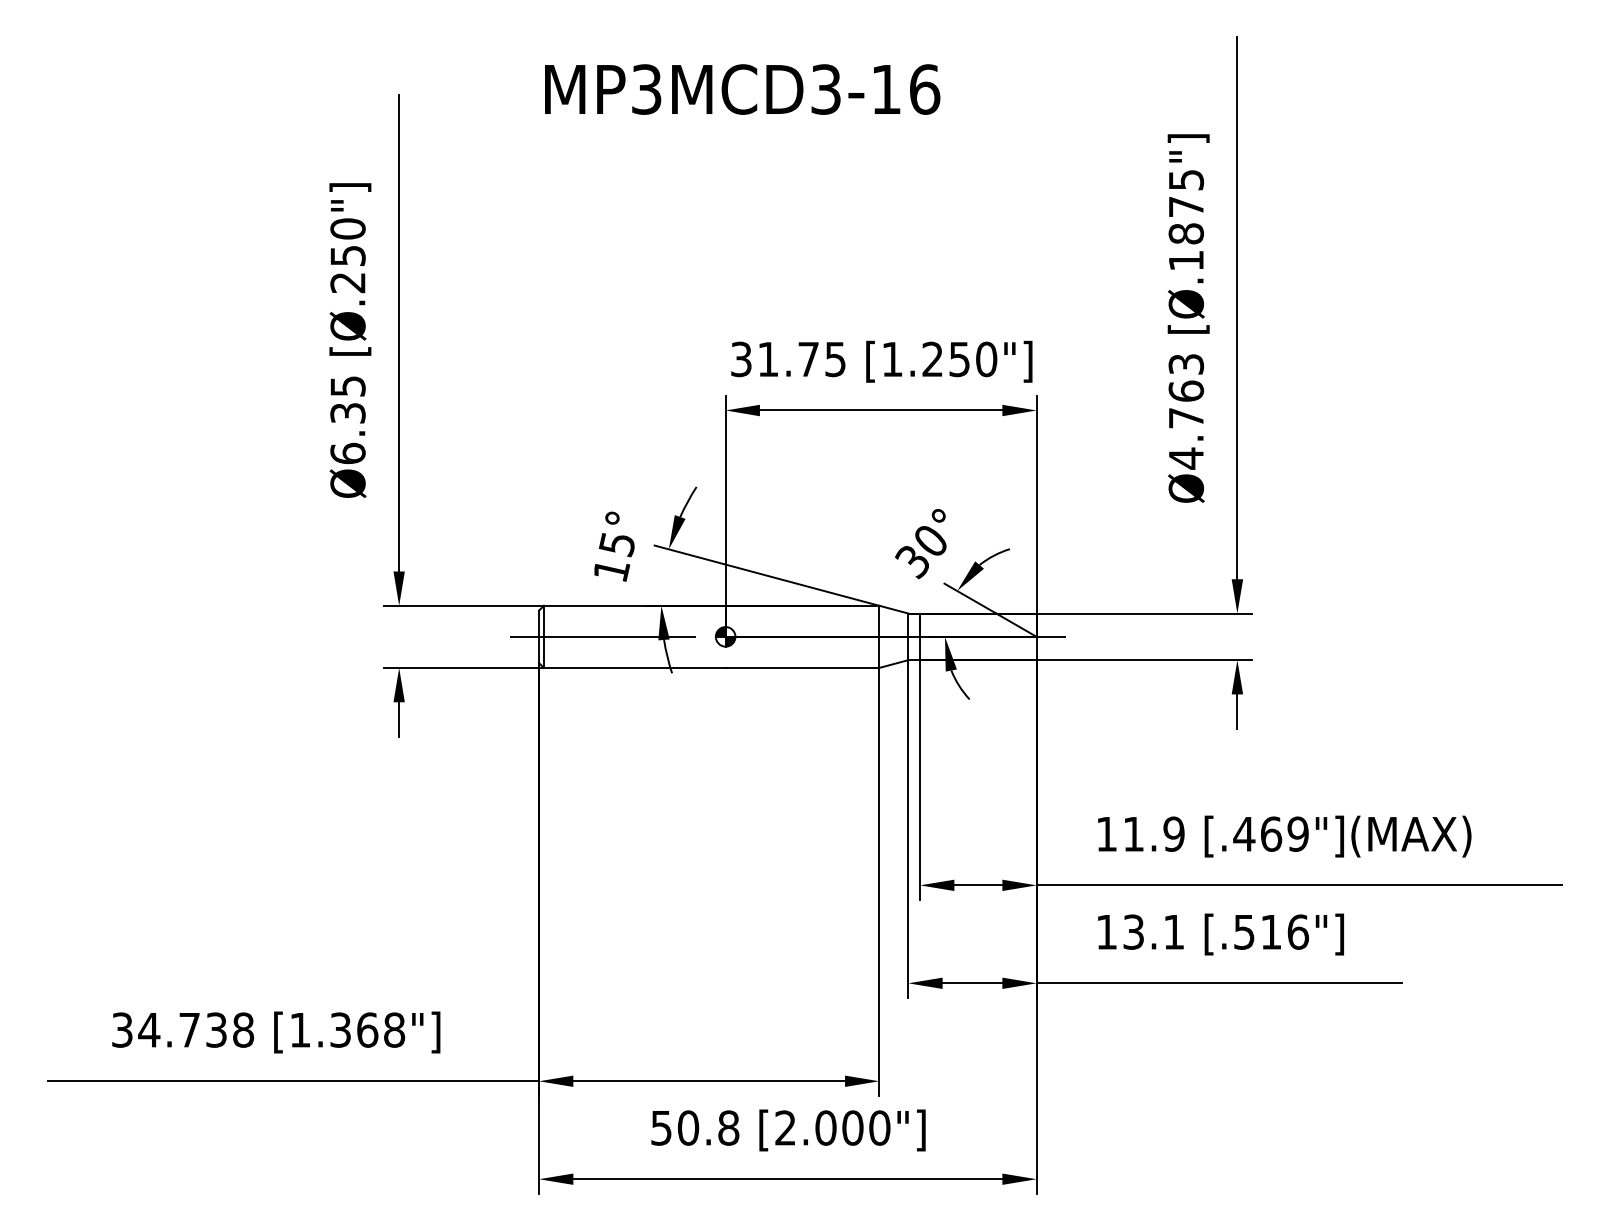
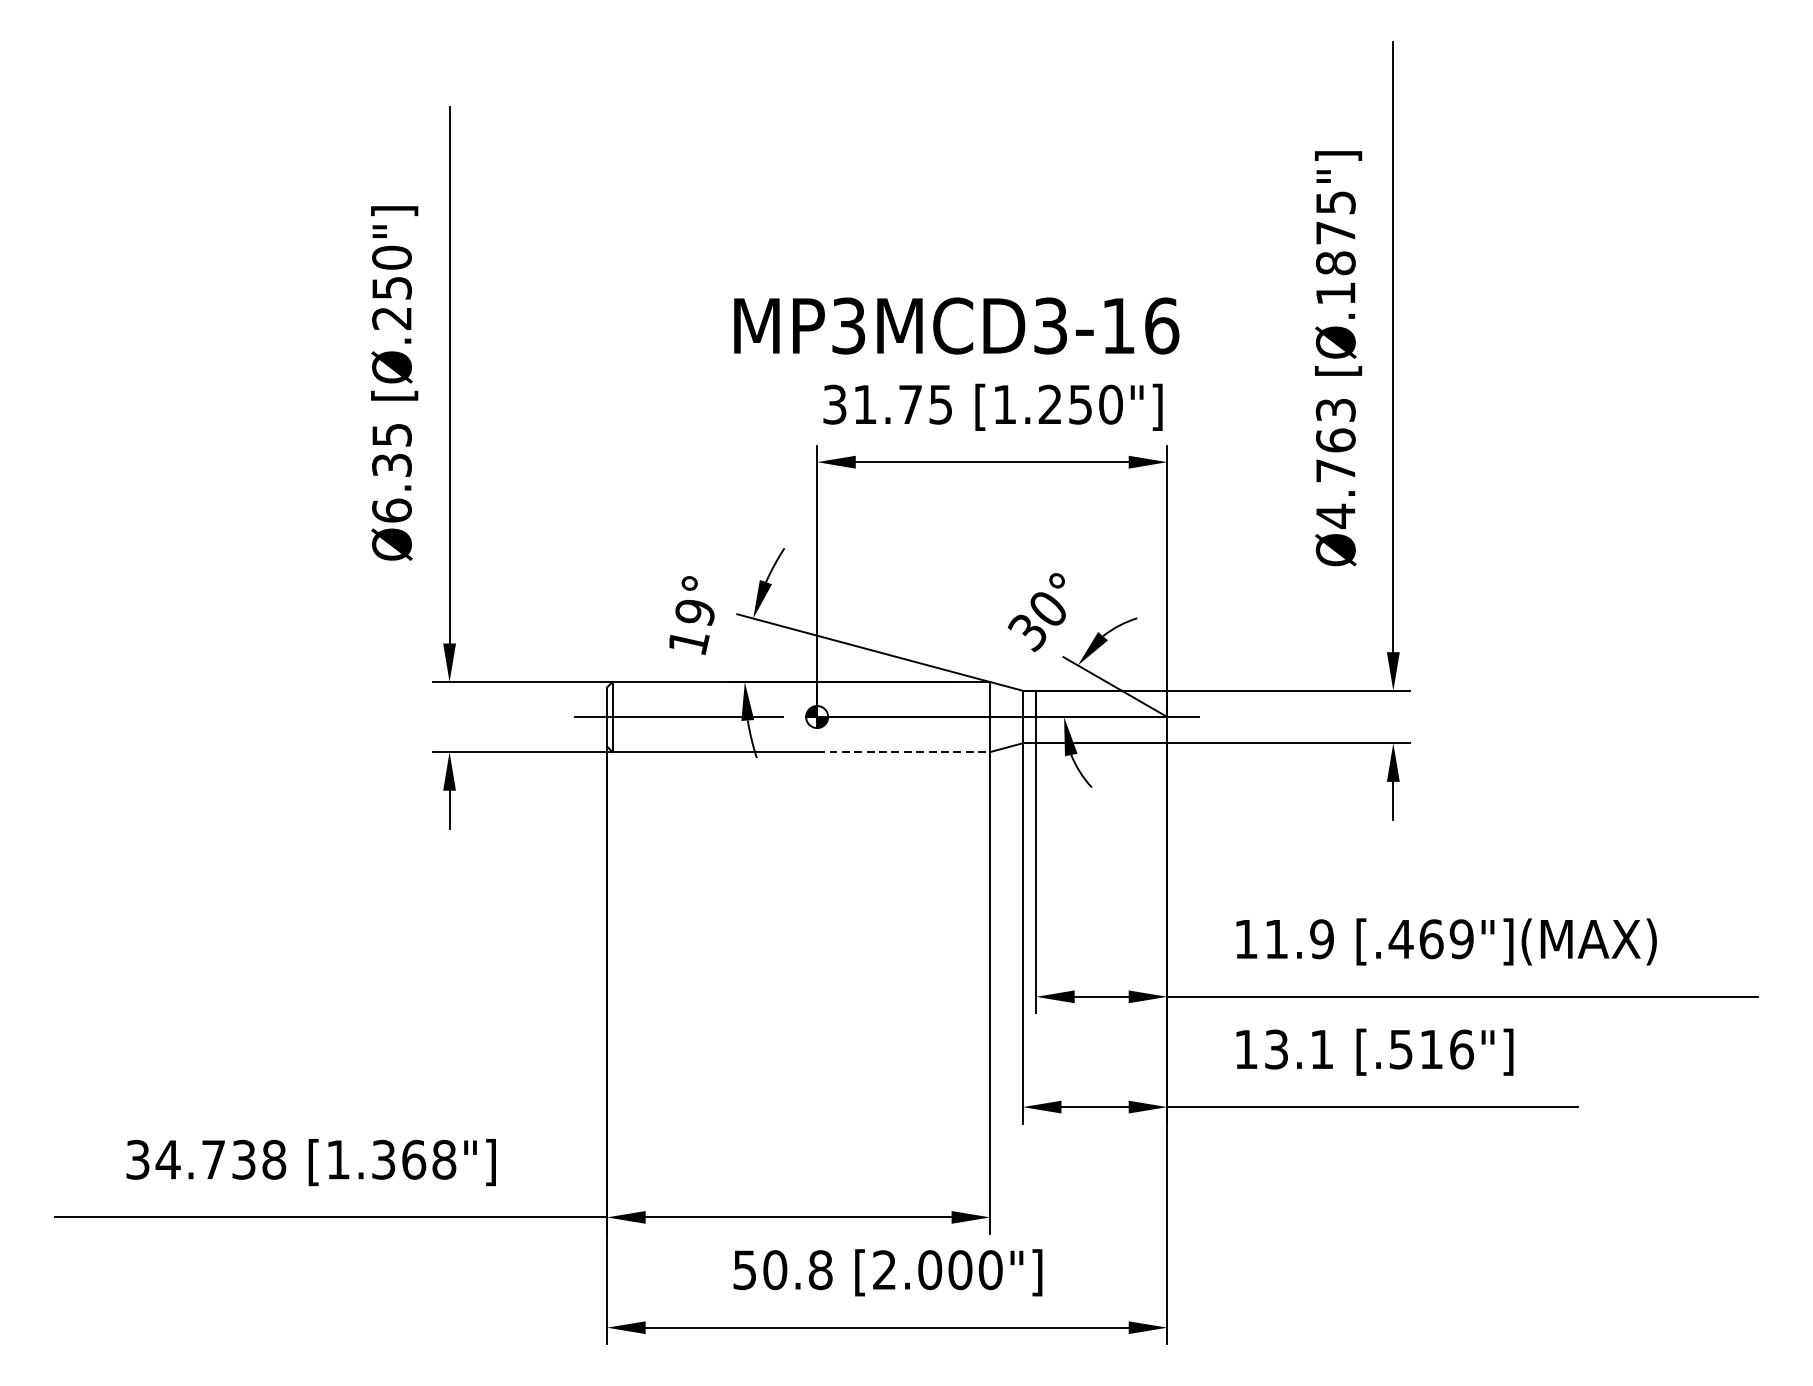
text: (742, 89) -> (956, 325), moved
text: (616, 544) -> (694, 613), 15° -> 19°
line: (802, 667) -> (903, 751), solid -> dashed

